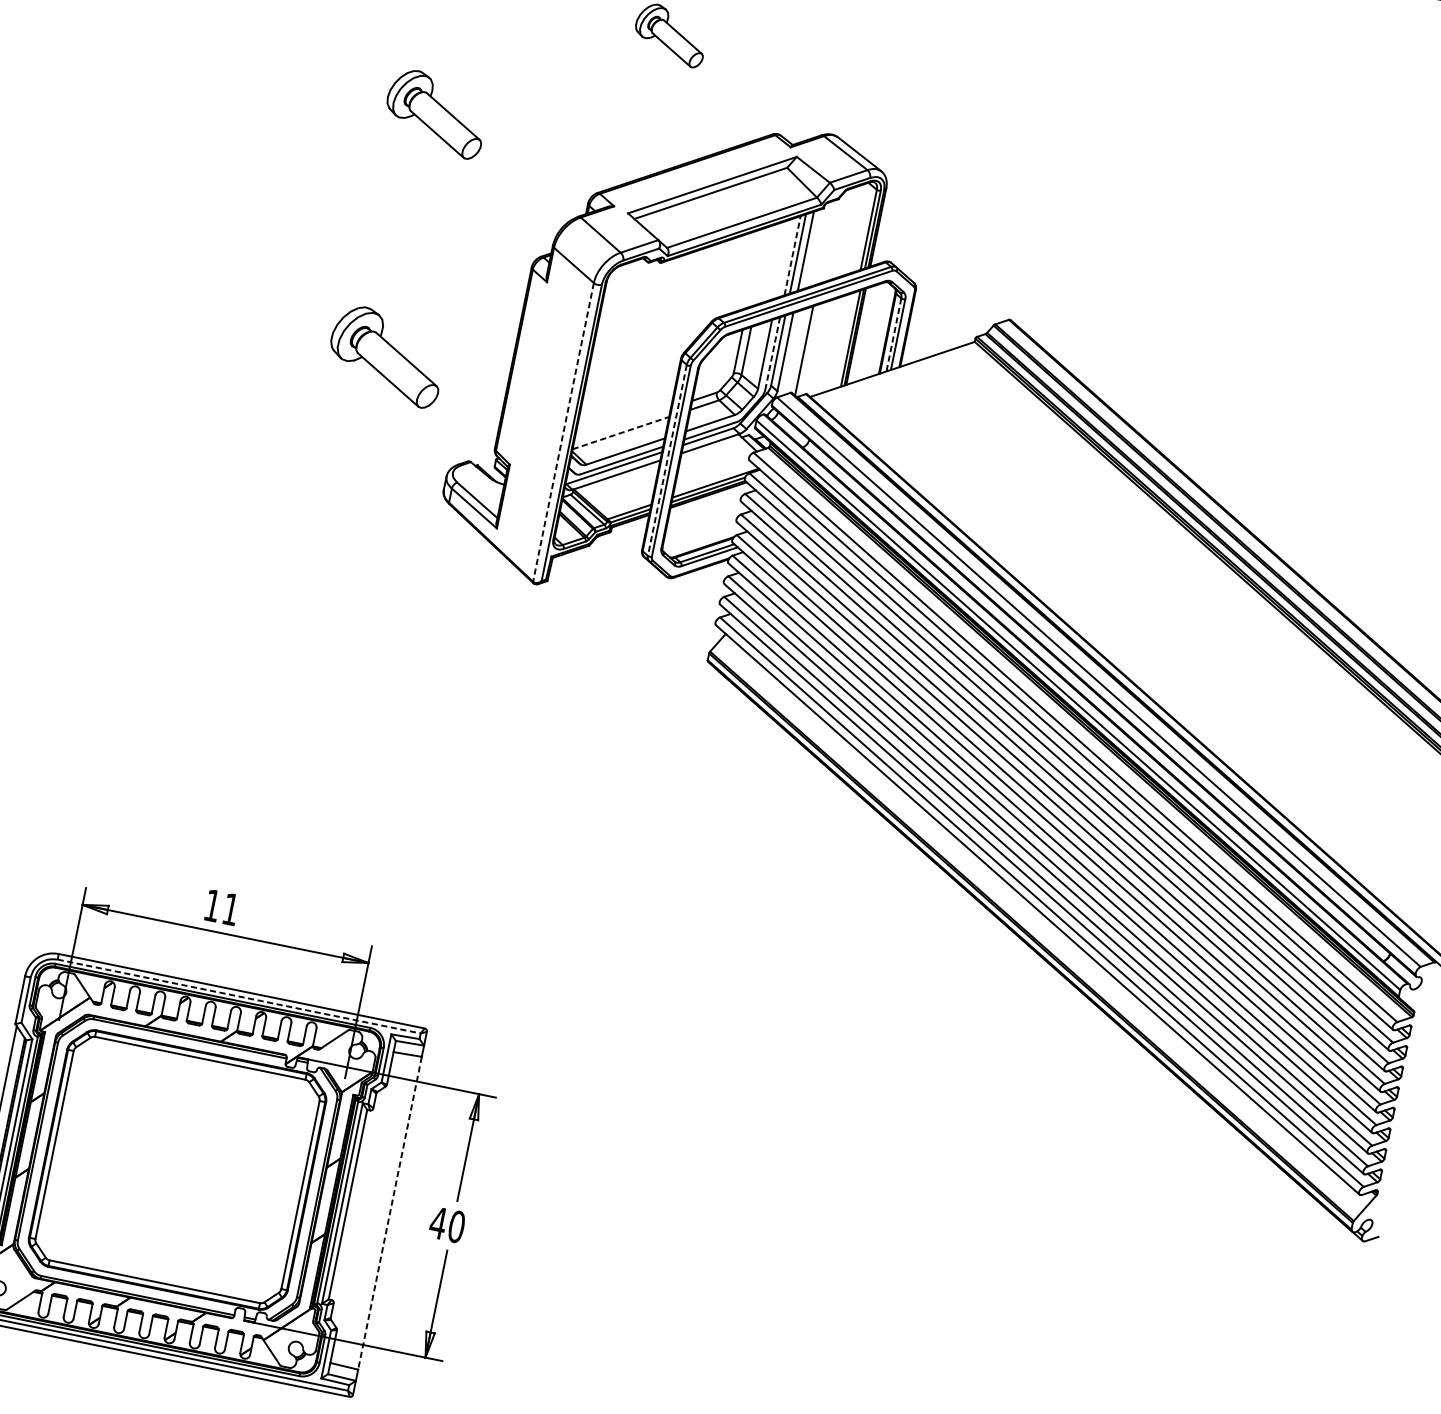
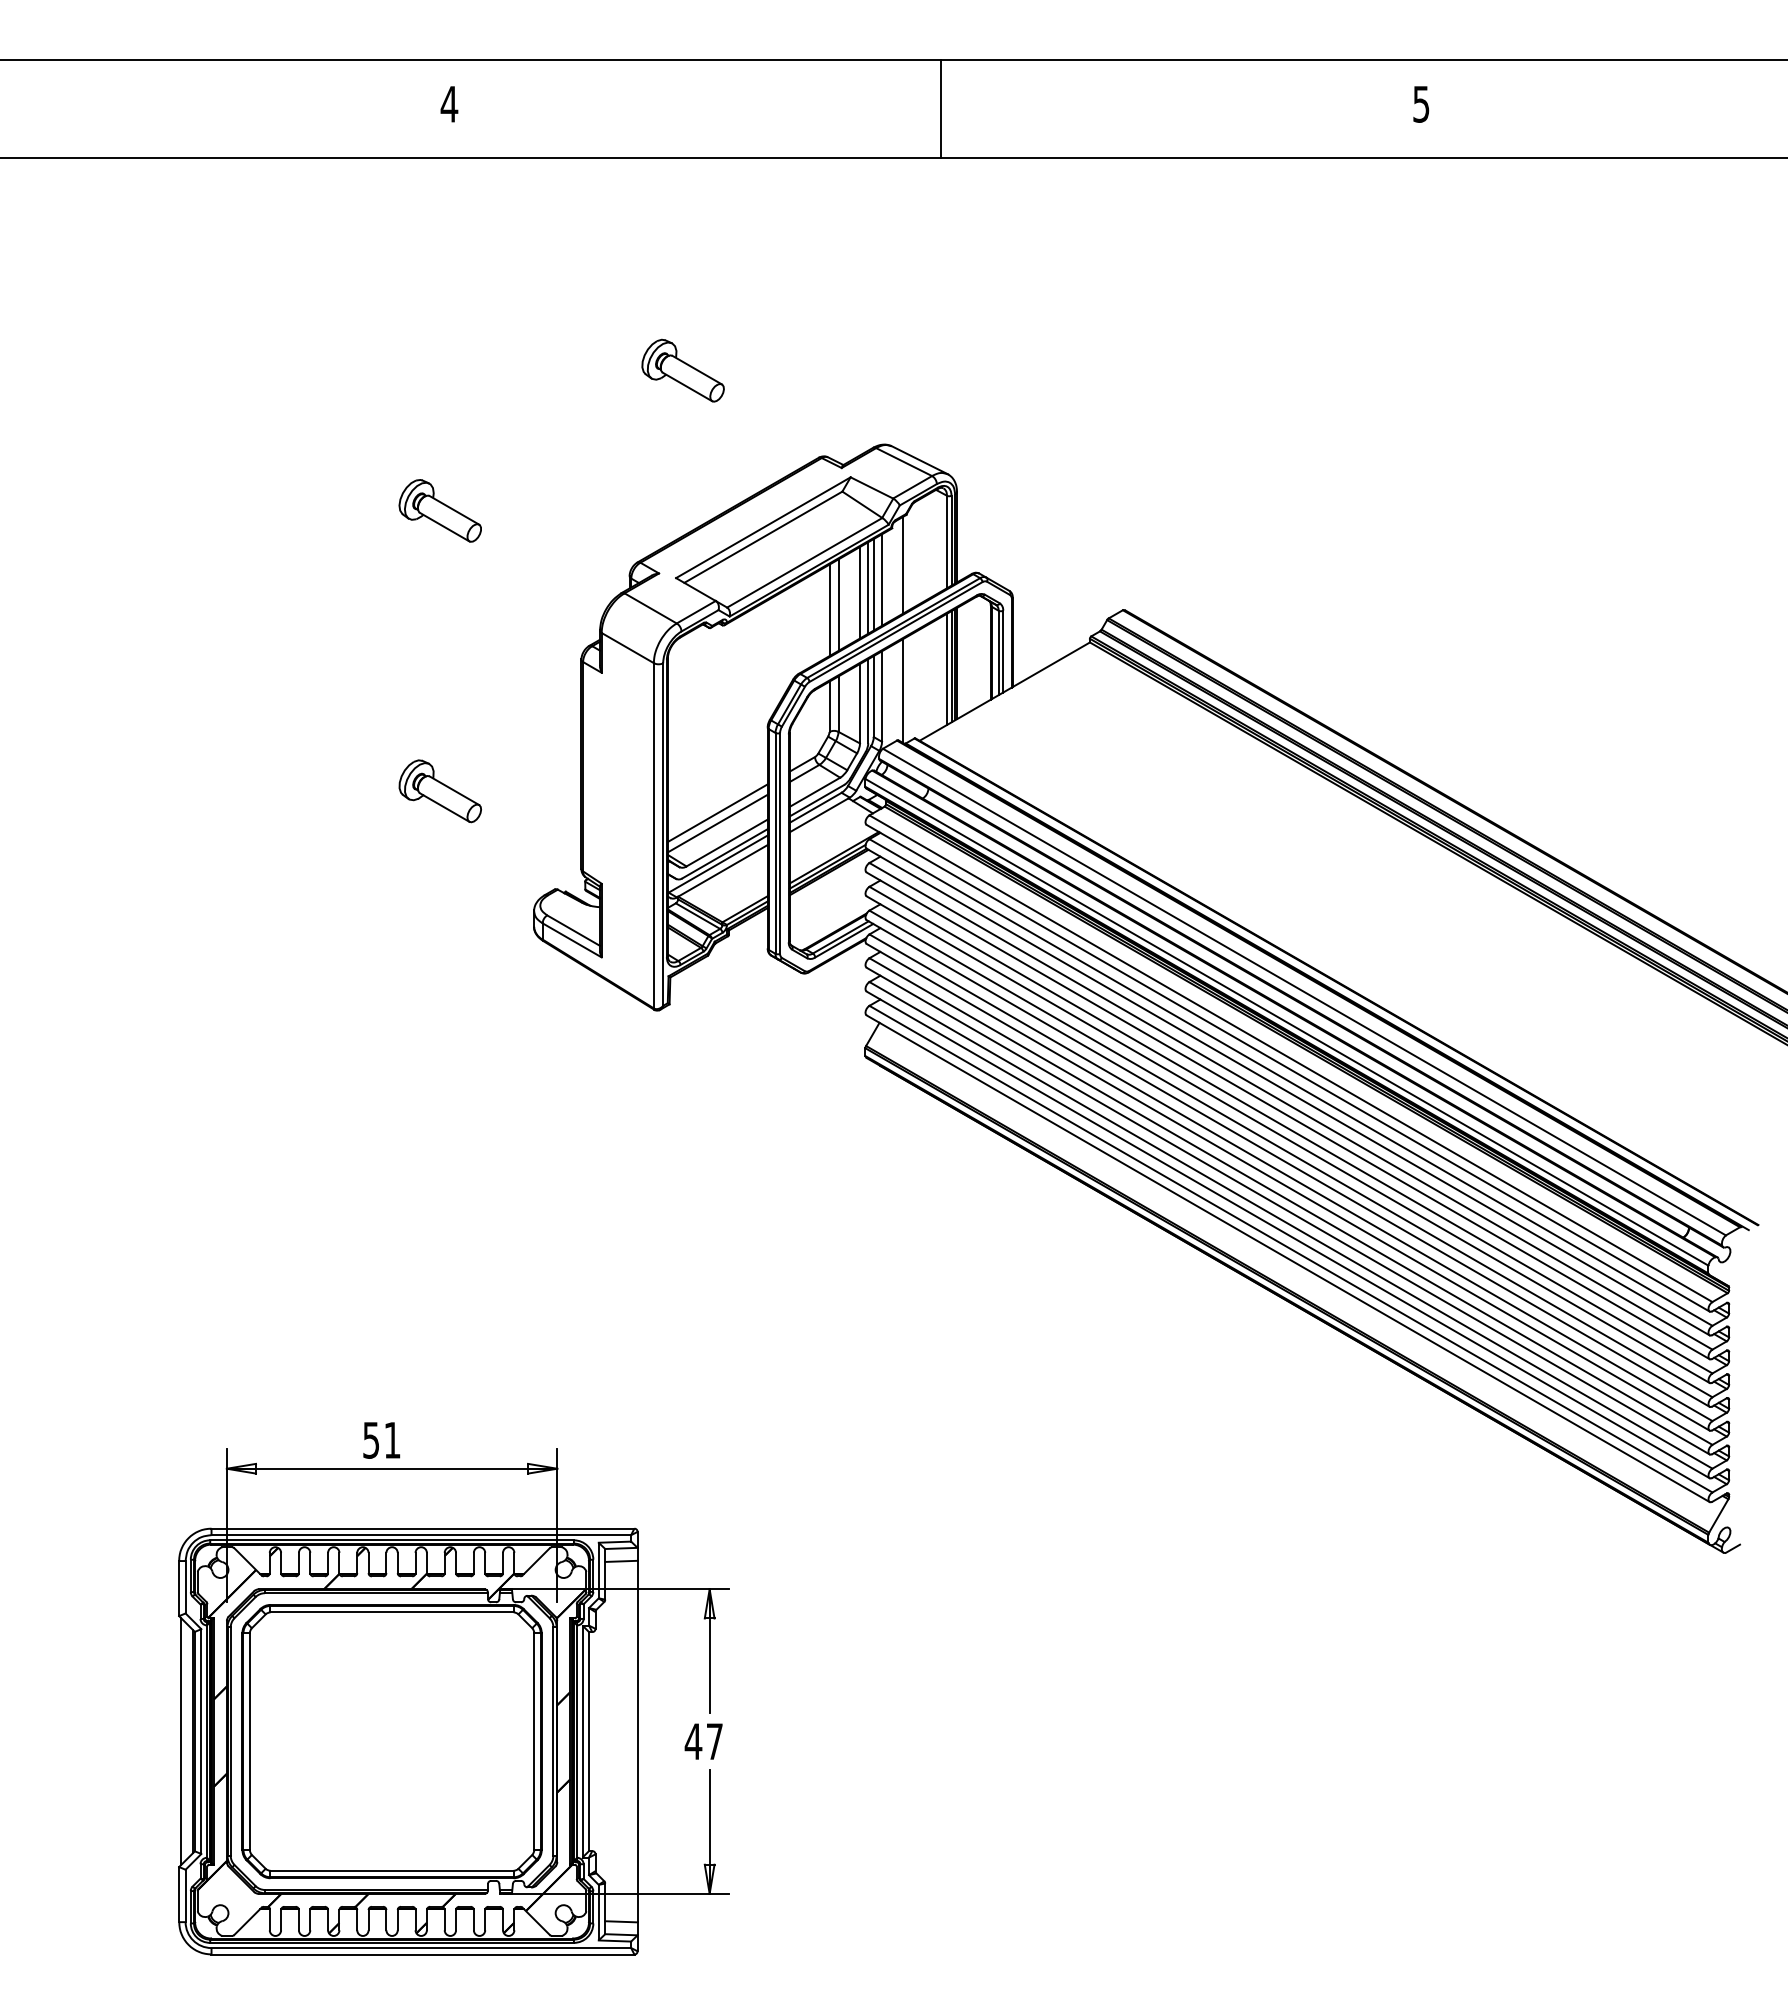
part: (435, 113) -> (439, 510), size x0.71
line: (826, 242) -> (902, 565), added
line: (792, 255) -> (868, 587), dashed -> solid
line: (785, 258) -> (860, 592), added
line: (763, 264) -> (838, 604), added
line: (755, 268) -> (829, 610), added
line: (893, 335) -> (998, 653), dashed -> solid
line: (845, 340) -> (946, 669), added
line: (772, 354) -> (868, 701), dashed -> solid
part: (385, 356) -> (439, 791), size x0.62
line: (622, 424) -> (717, 813), added
line: (563, 432) -> (653, 835), dashed -> solid
line: (620, 432) -> (717, 823), dashed -> solid
line: (667, 460) -> (775, 843), dashed -> solid
text: (211, 905) -> (370, 1440), 11 -> 51
line: (239, 996) -> (421, 1535), dashed -> solid
line: (389, 1213) -> (637, 1741), dashed -> solid
text: (456, 1226) -> (714, 1741), 40 -> 47

